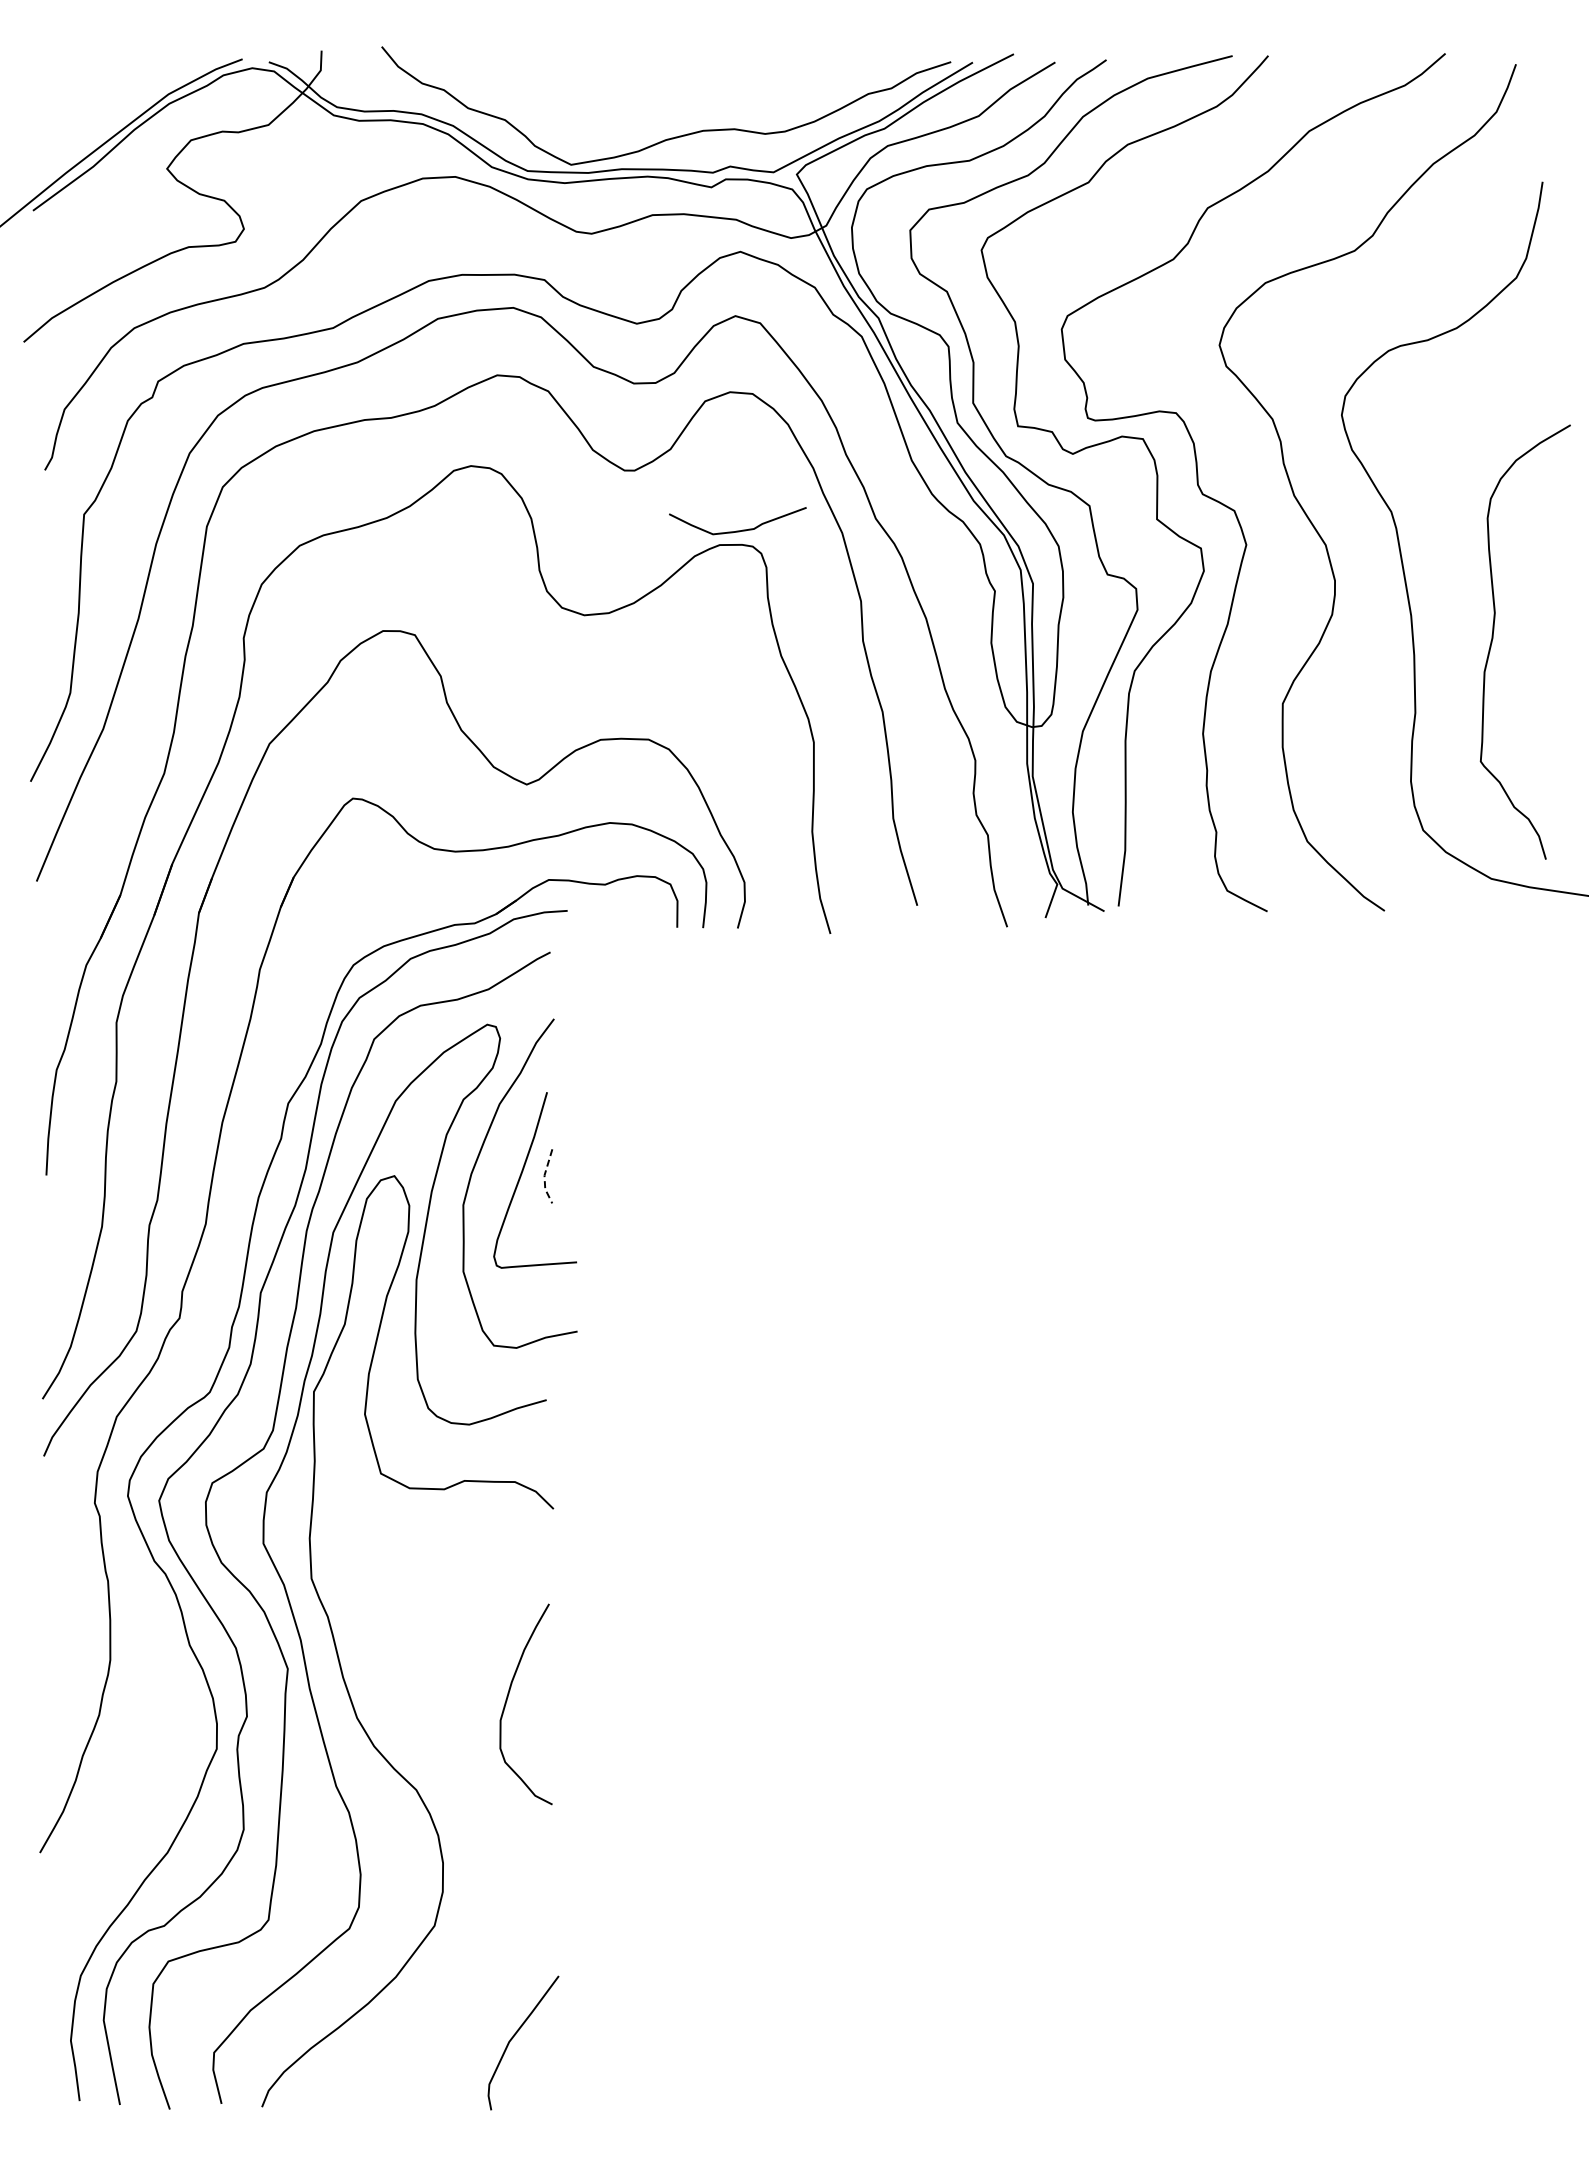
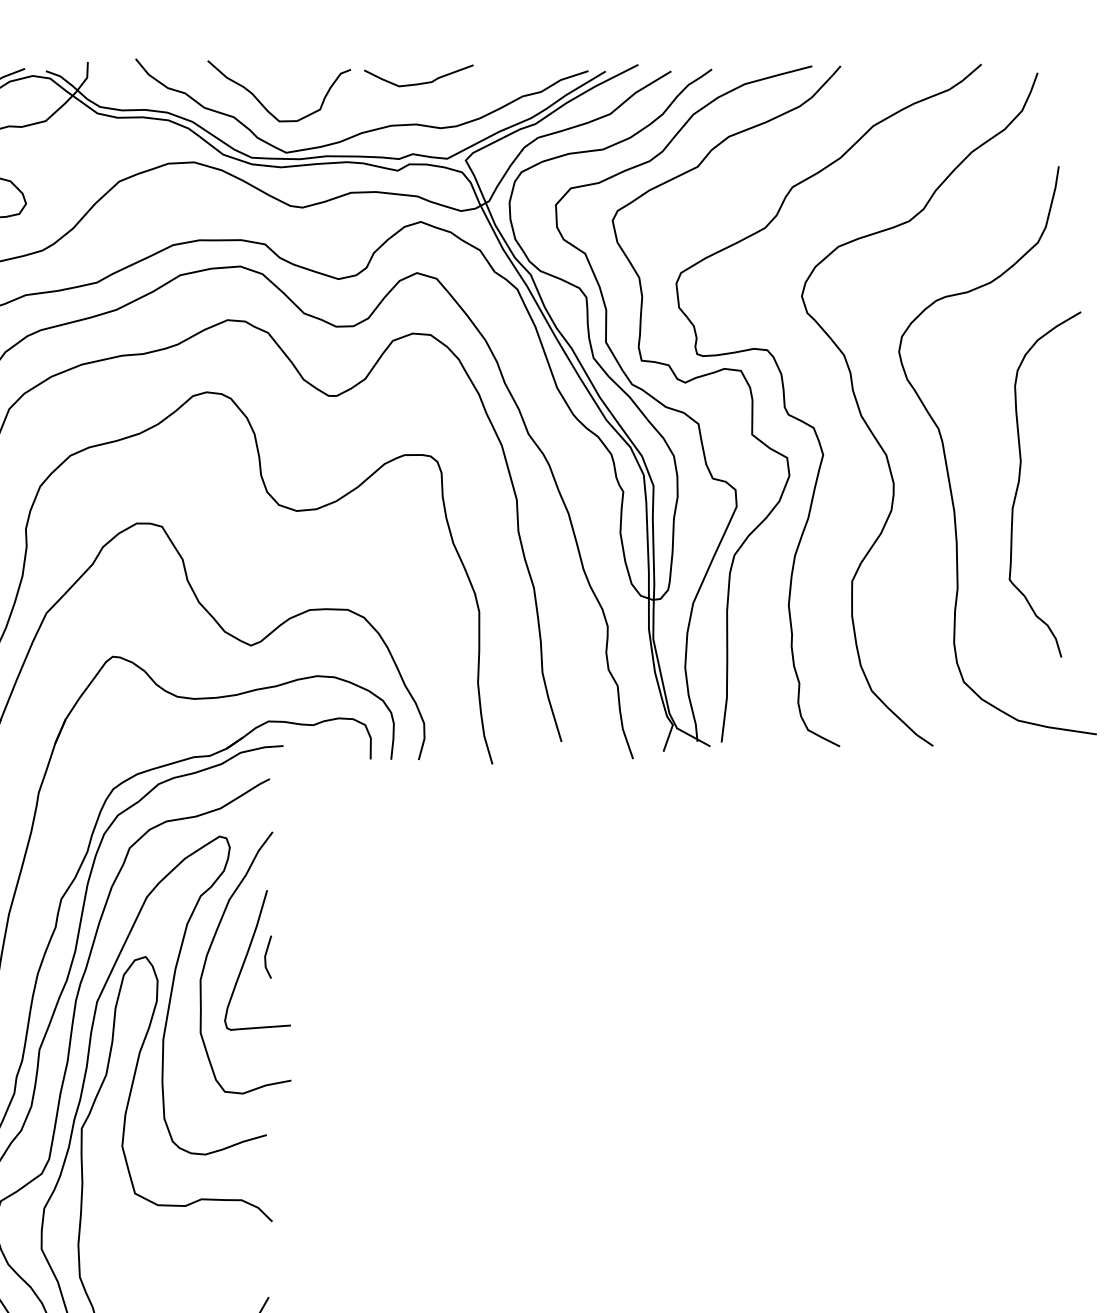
curve: (542, 104) -> (263, 104), added
curve: (737, 530) -> (418, 83), moved
curve: (1493, 639) -> (1019, 482), moved
line: (544, 1176) -> (265, 957), dashed -> solid

